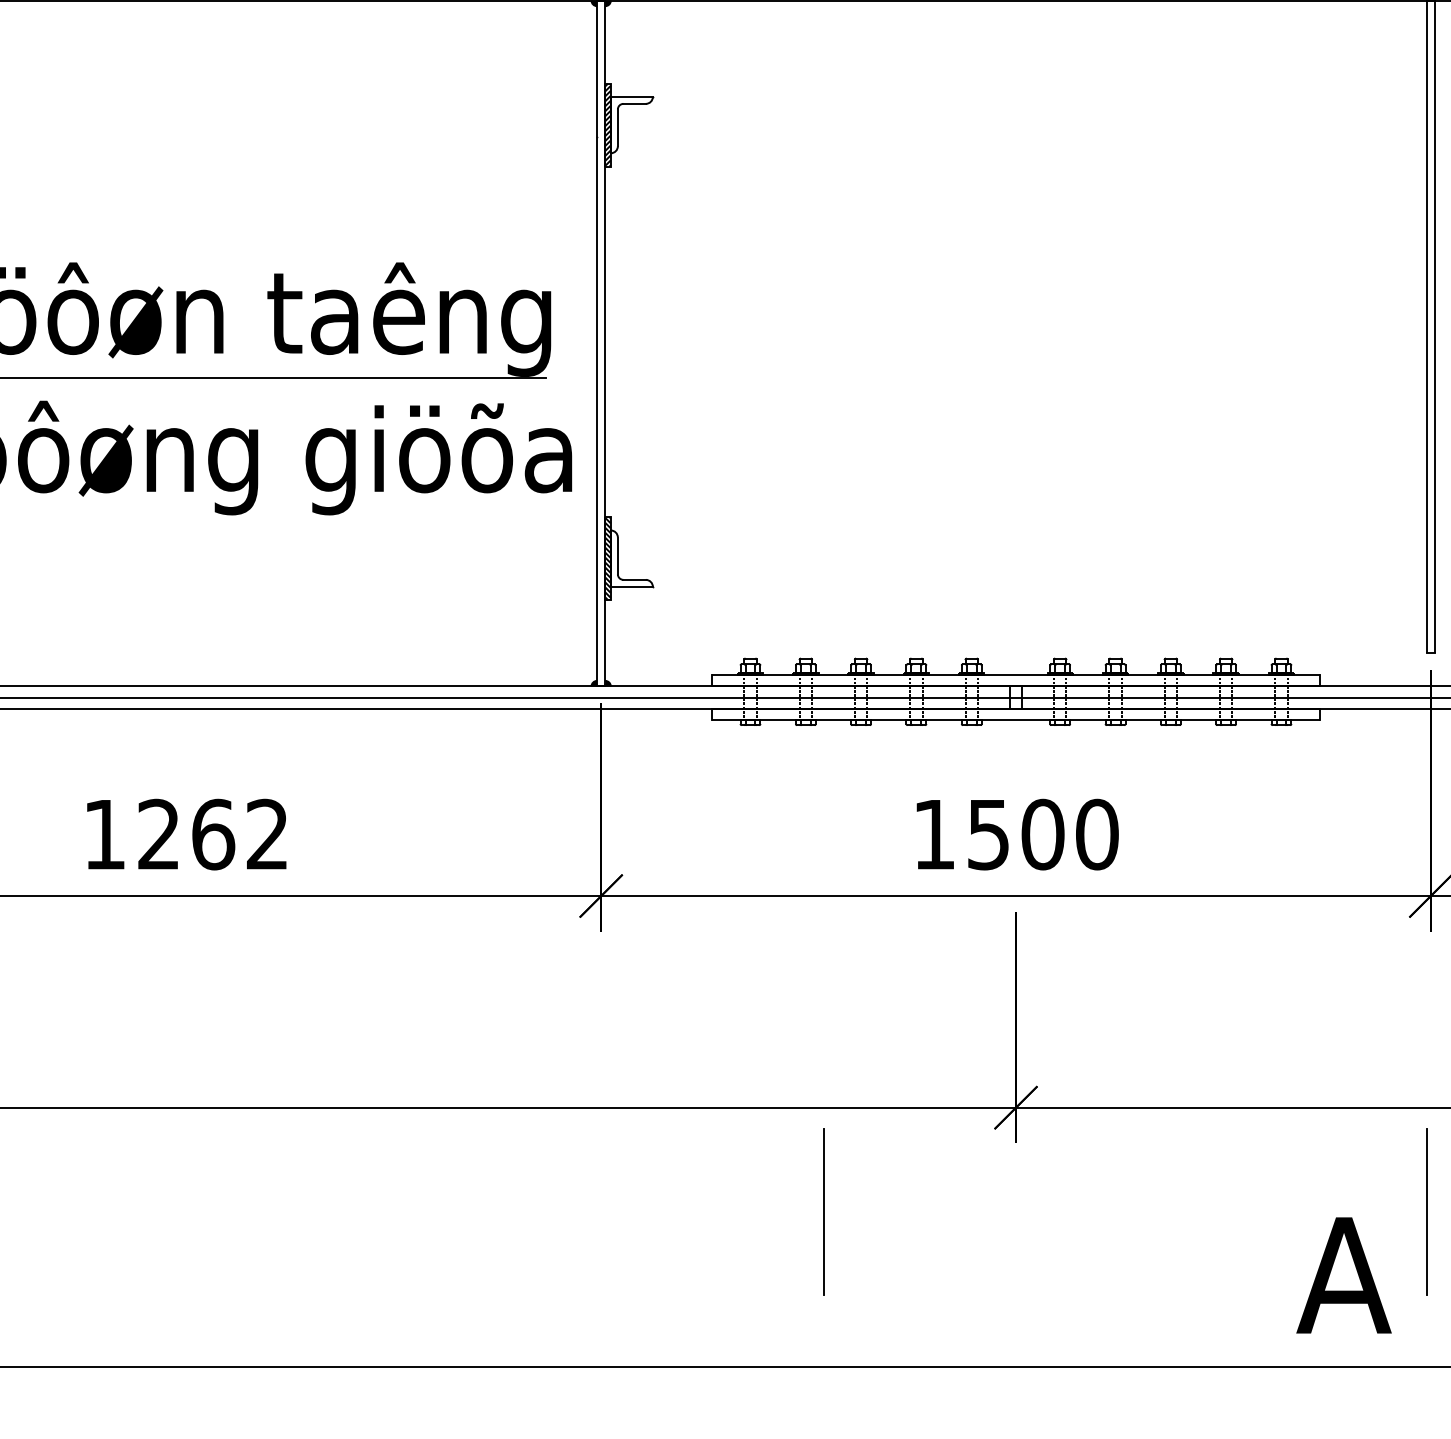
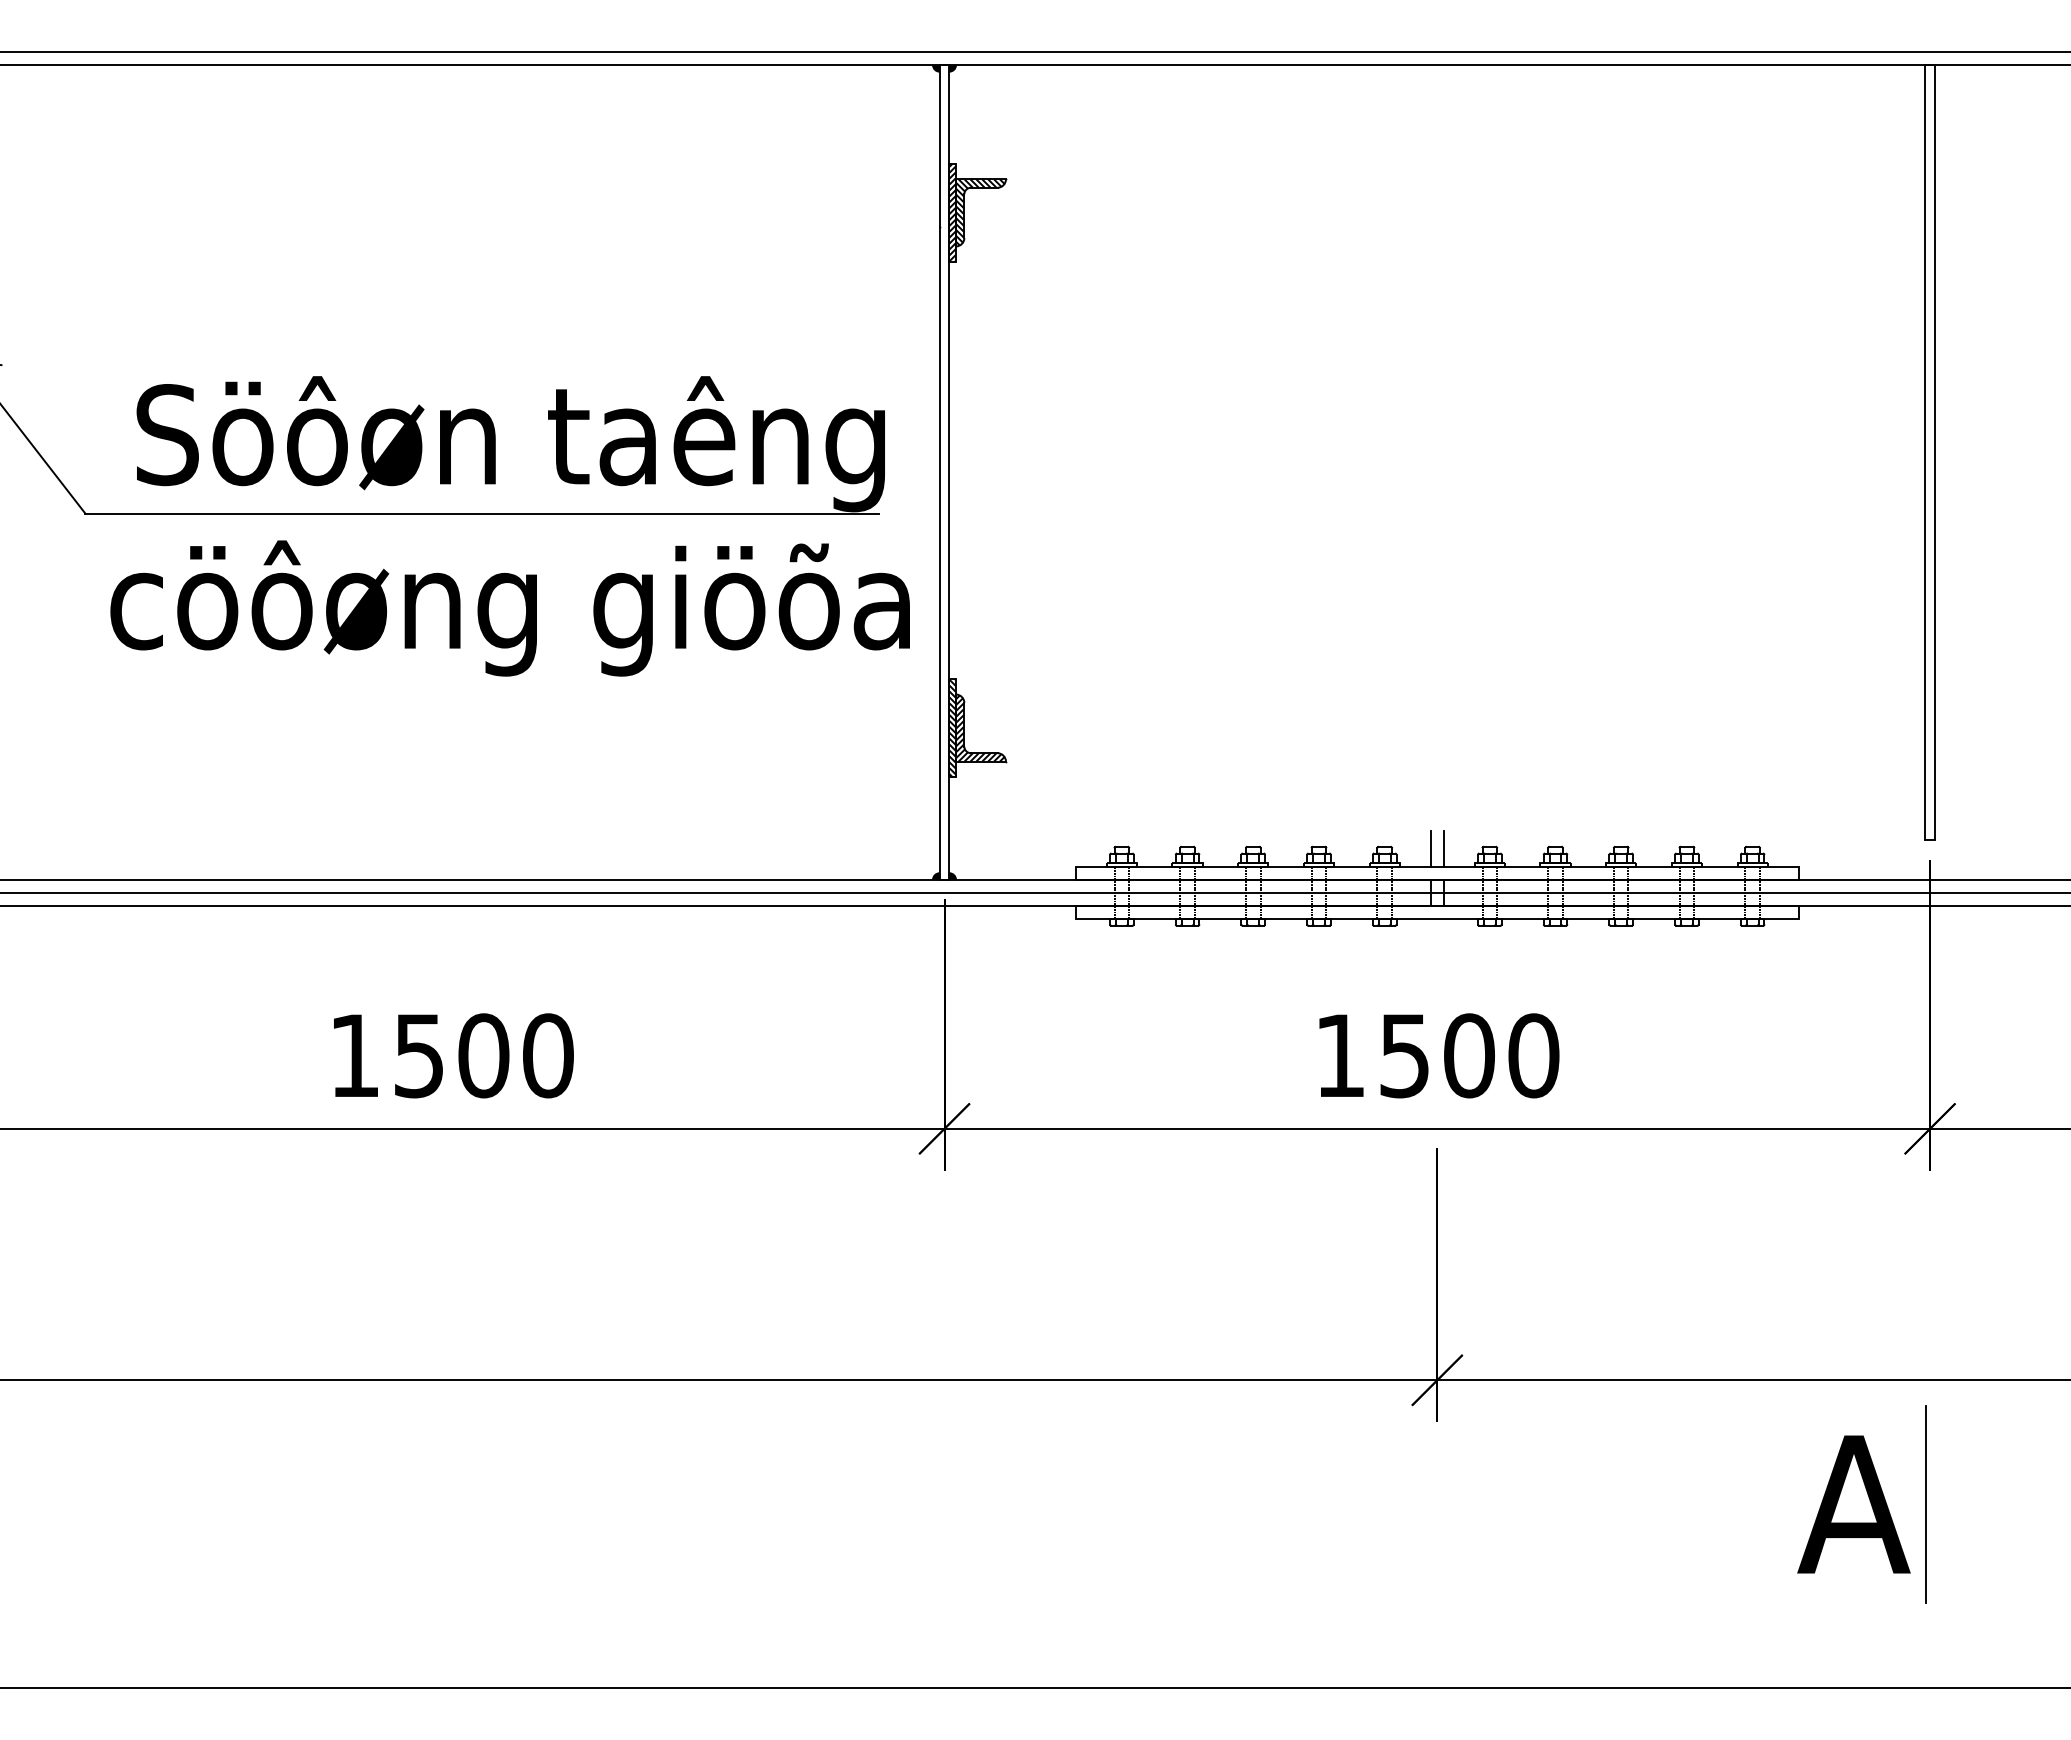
hatch: (631, 124) -> (980, 212), added
hatch: (631, 559) -> (980, 728), added
line: (1010, 660) -> (1430, 848), added
line: (1021, 660) -> (1443, 848), added
text: (213, 834) -> (483, 1055), 1262 -> 1500
line: (823, 1212) -> (1208, 1504), removed
text: (1343, 1275) -> (1853, 1504), moved

